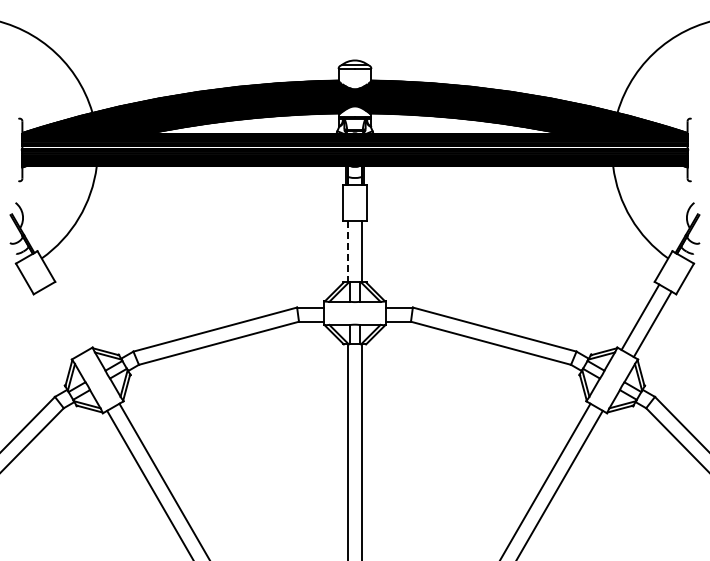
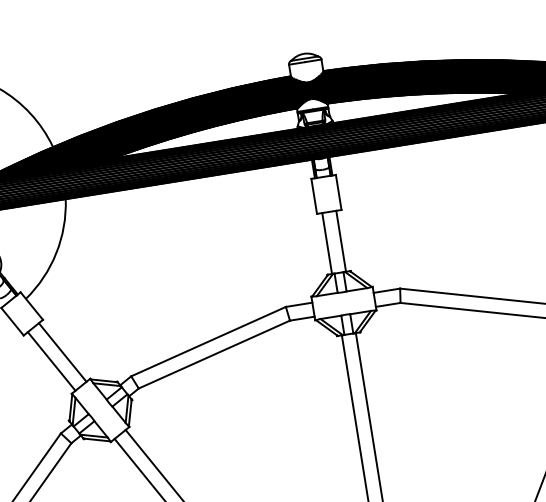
line: (347, 251) -> (326, 243), dashed -> solid
line: (69, 316) -> (62, 351), added
line: (57, 324) -> (51, 361), added

